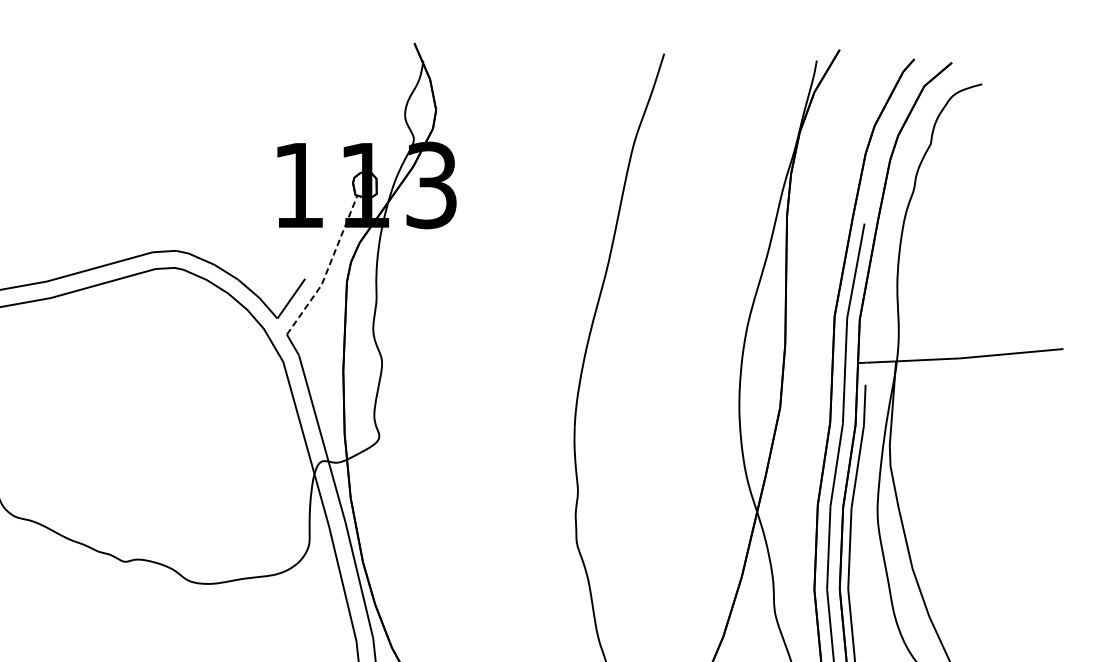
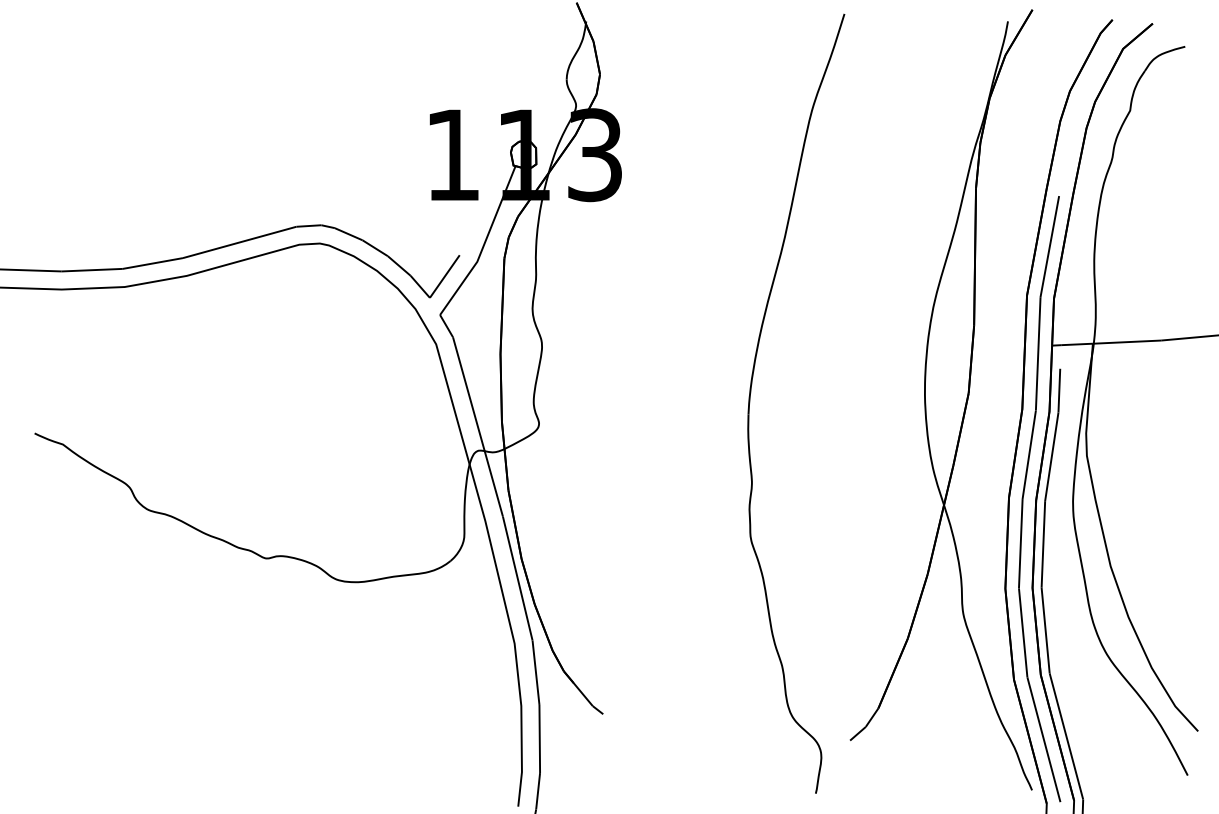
line: (328, 268) -> (484, 244), dashed -> solid

